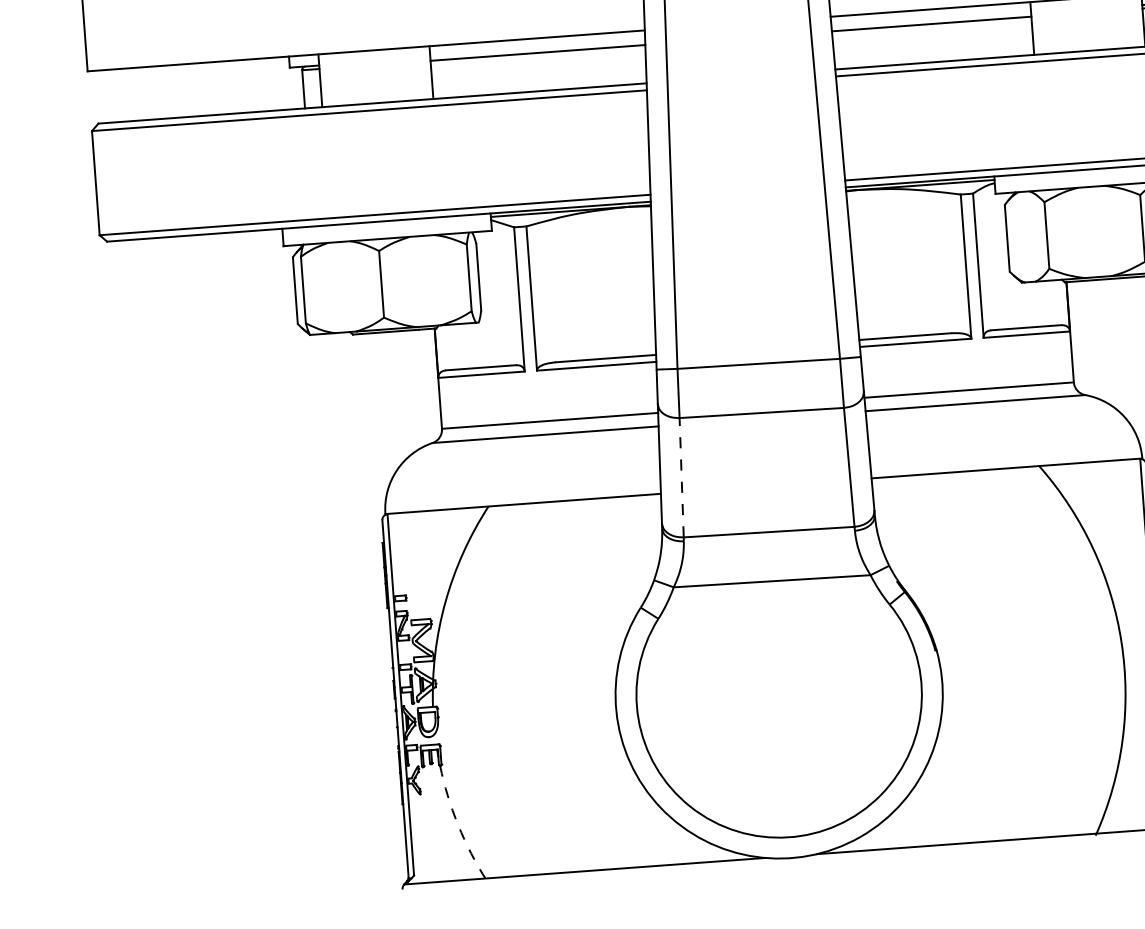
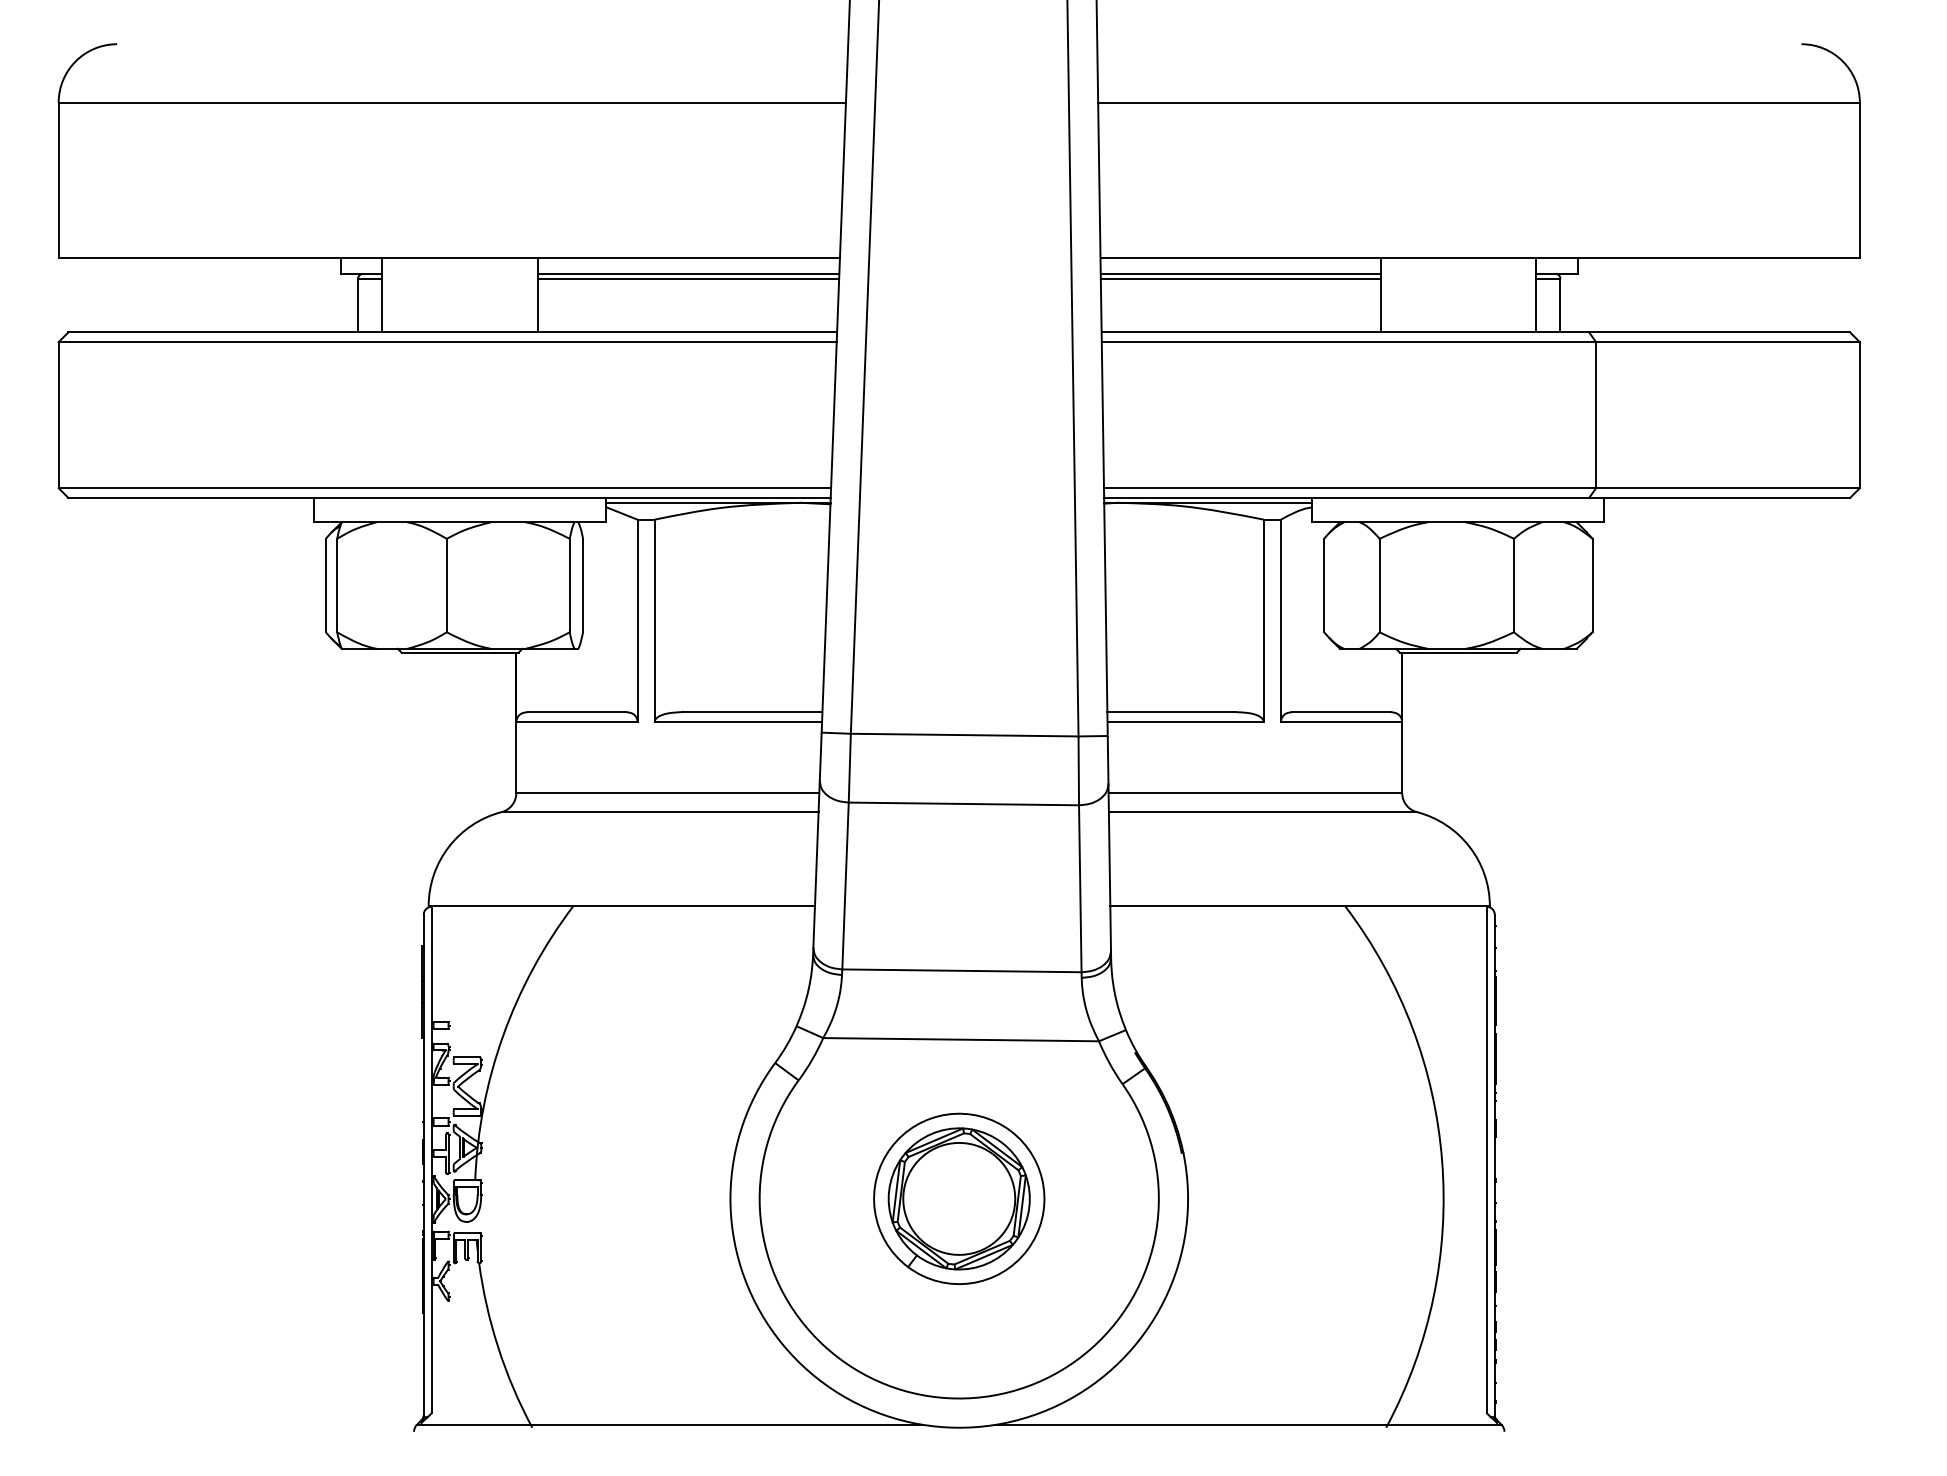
line: (931, 20) -> (1240, 274), added
line: (537, 49) -> (688, 274), added
line: (681, 477) -> (845, 885), dashed -> solid
part: (779, 694) -> (959, 1198), added
arc: (458, 825) -> (498, 1347), dashed -> solid

